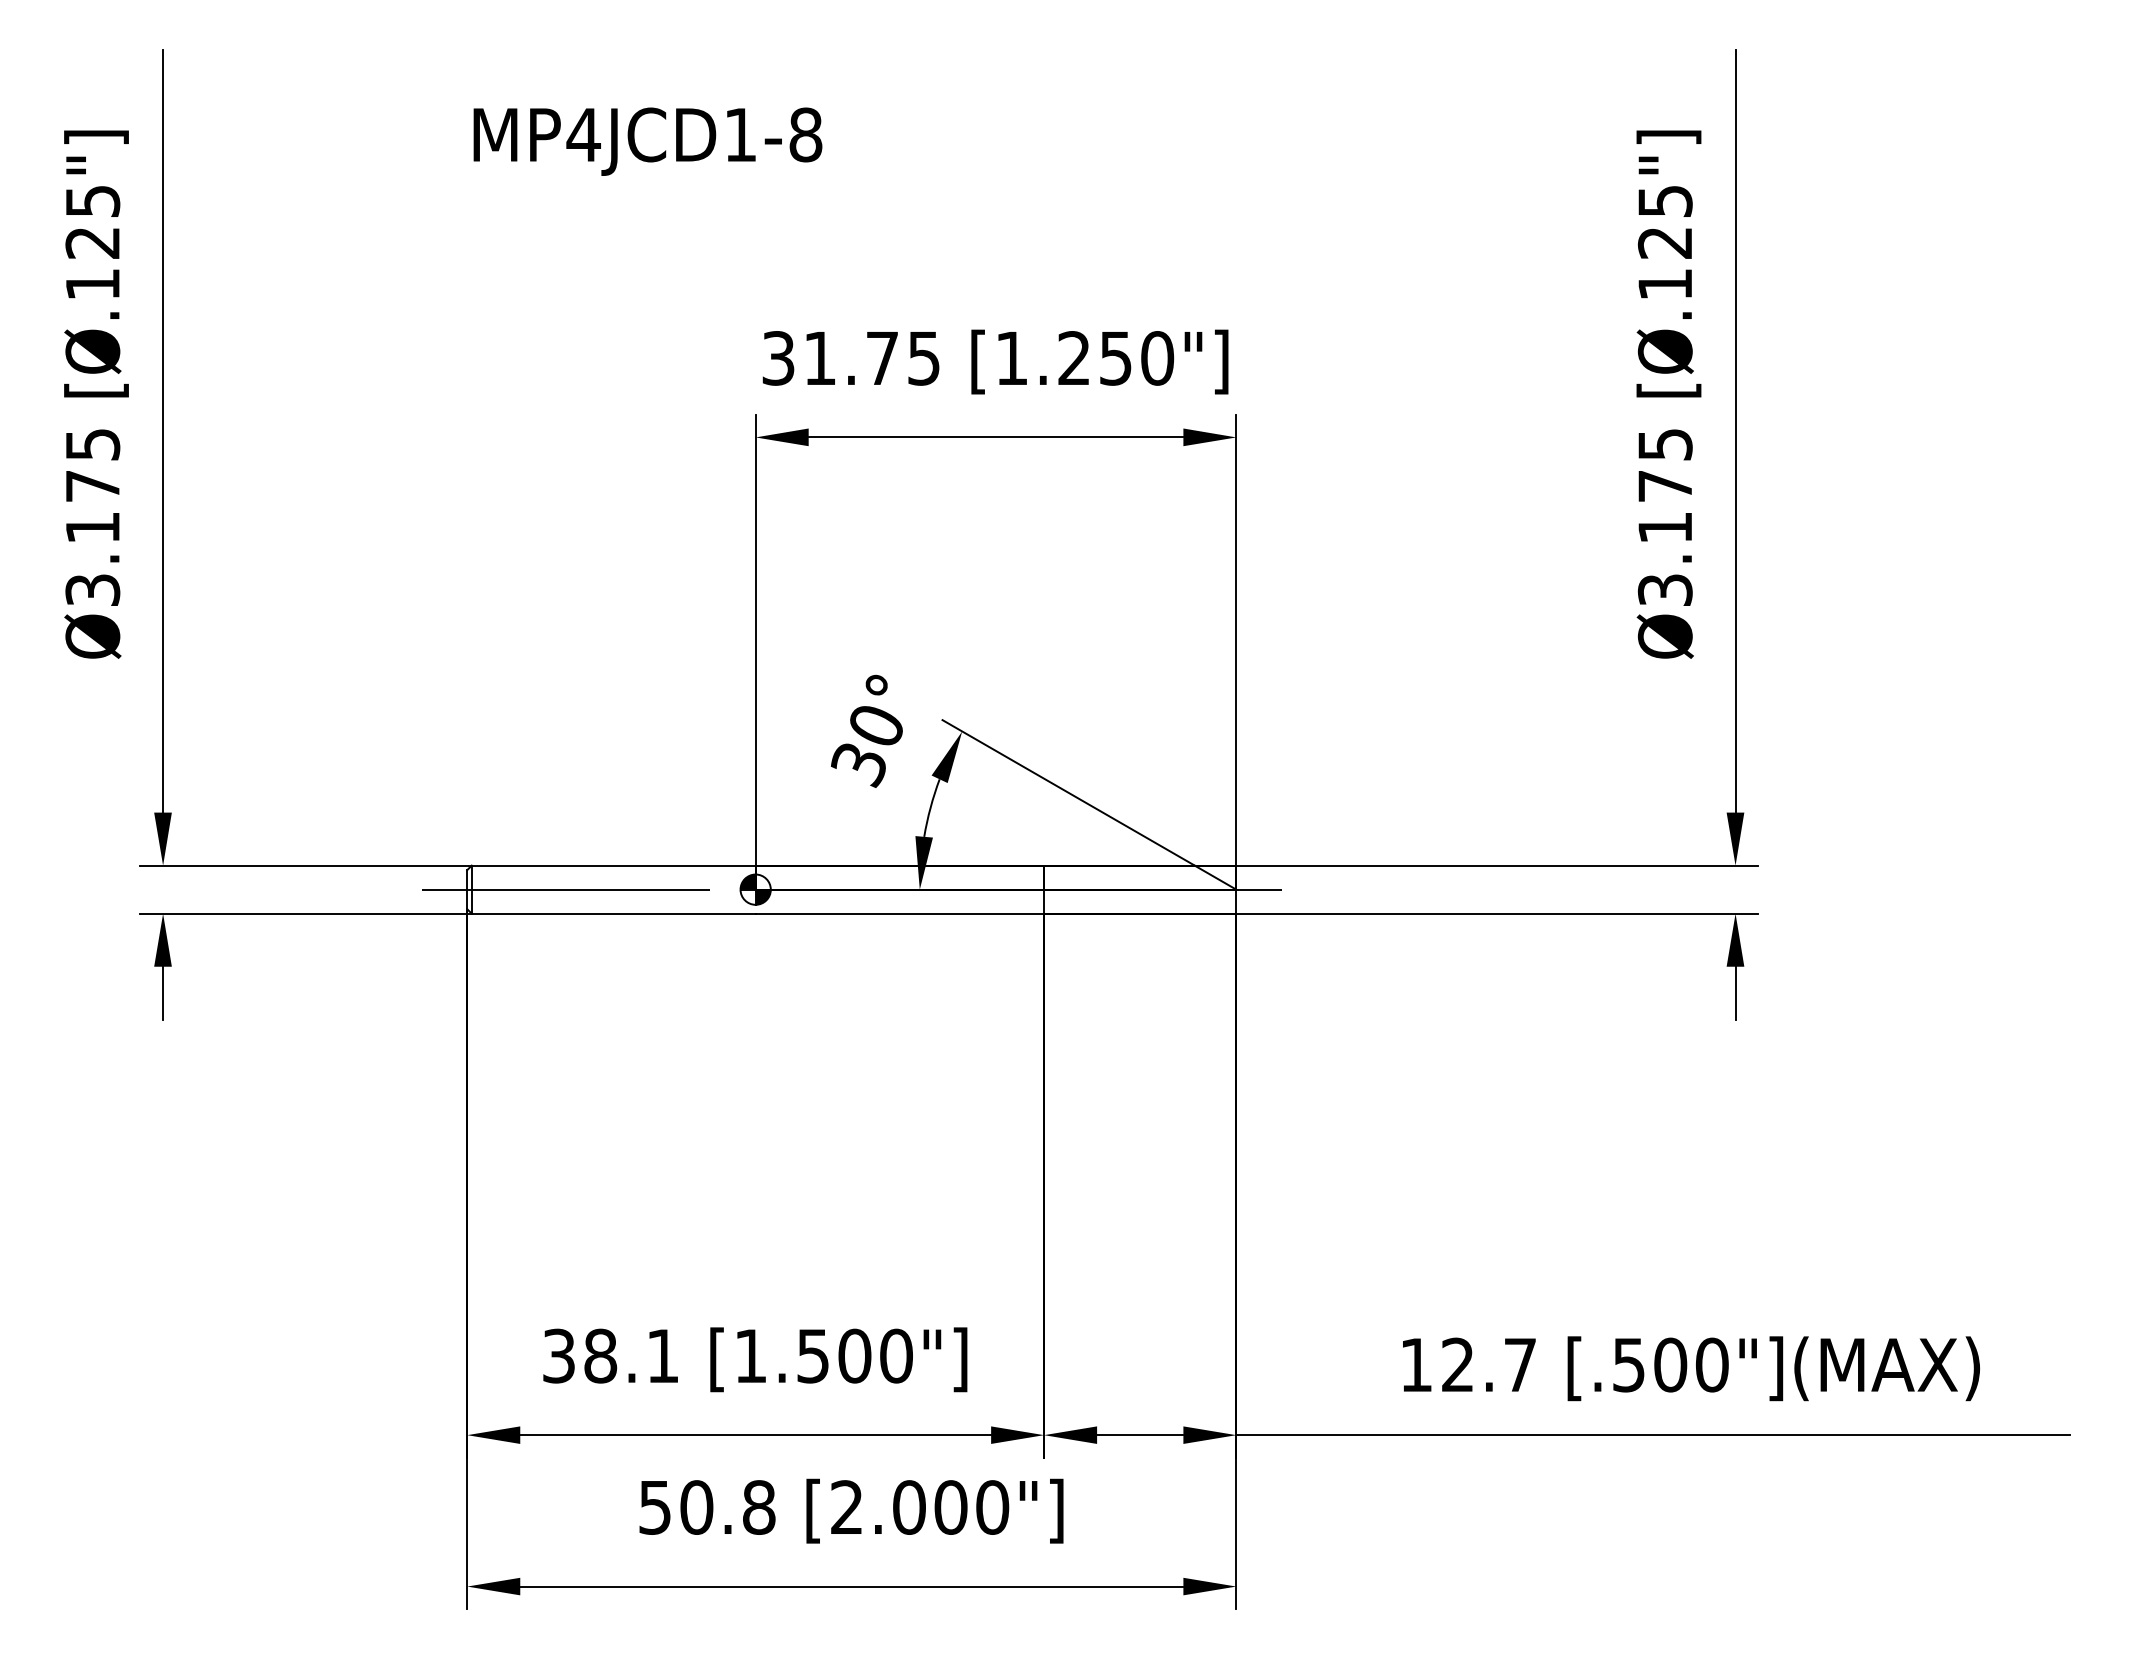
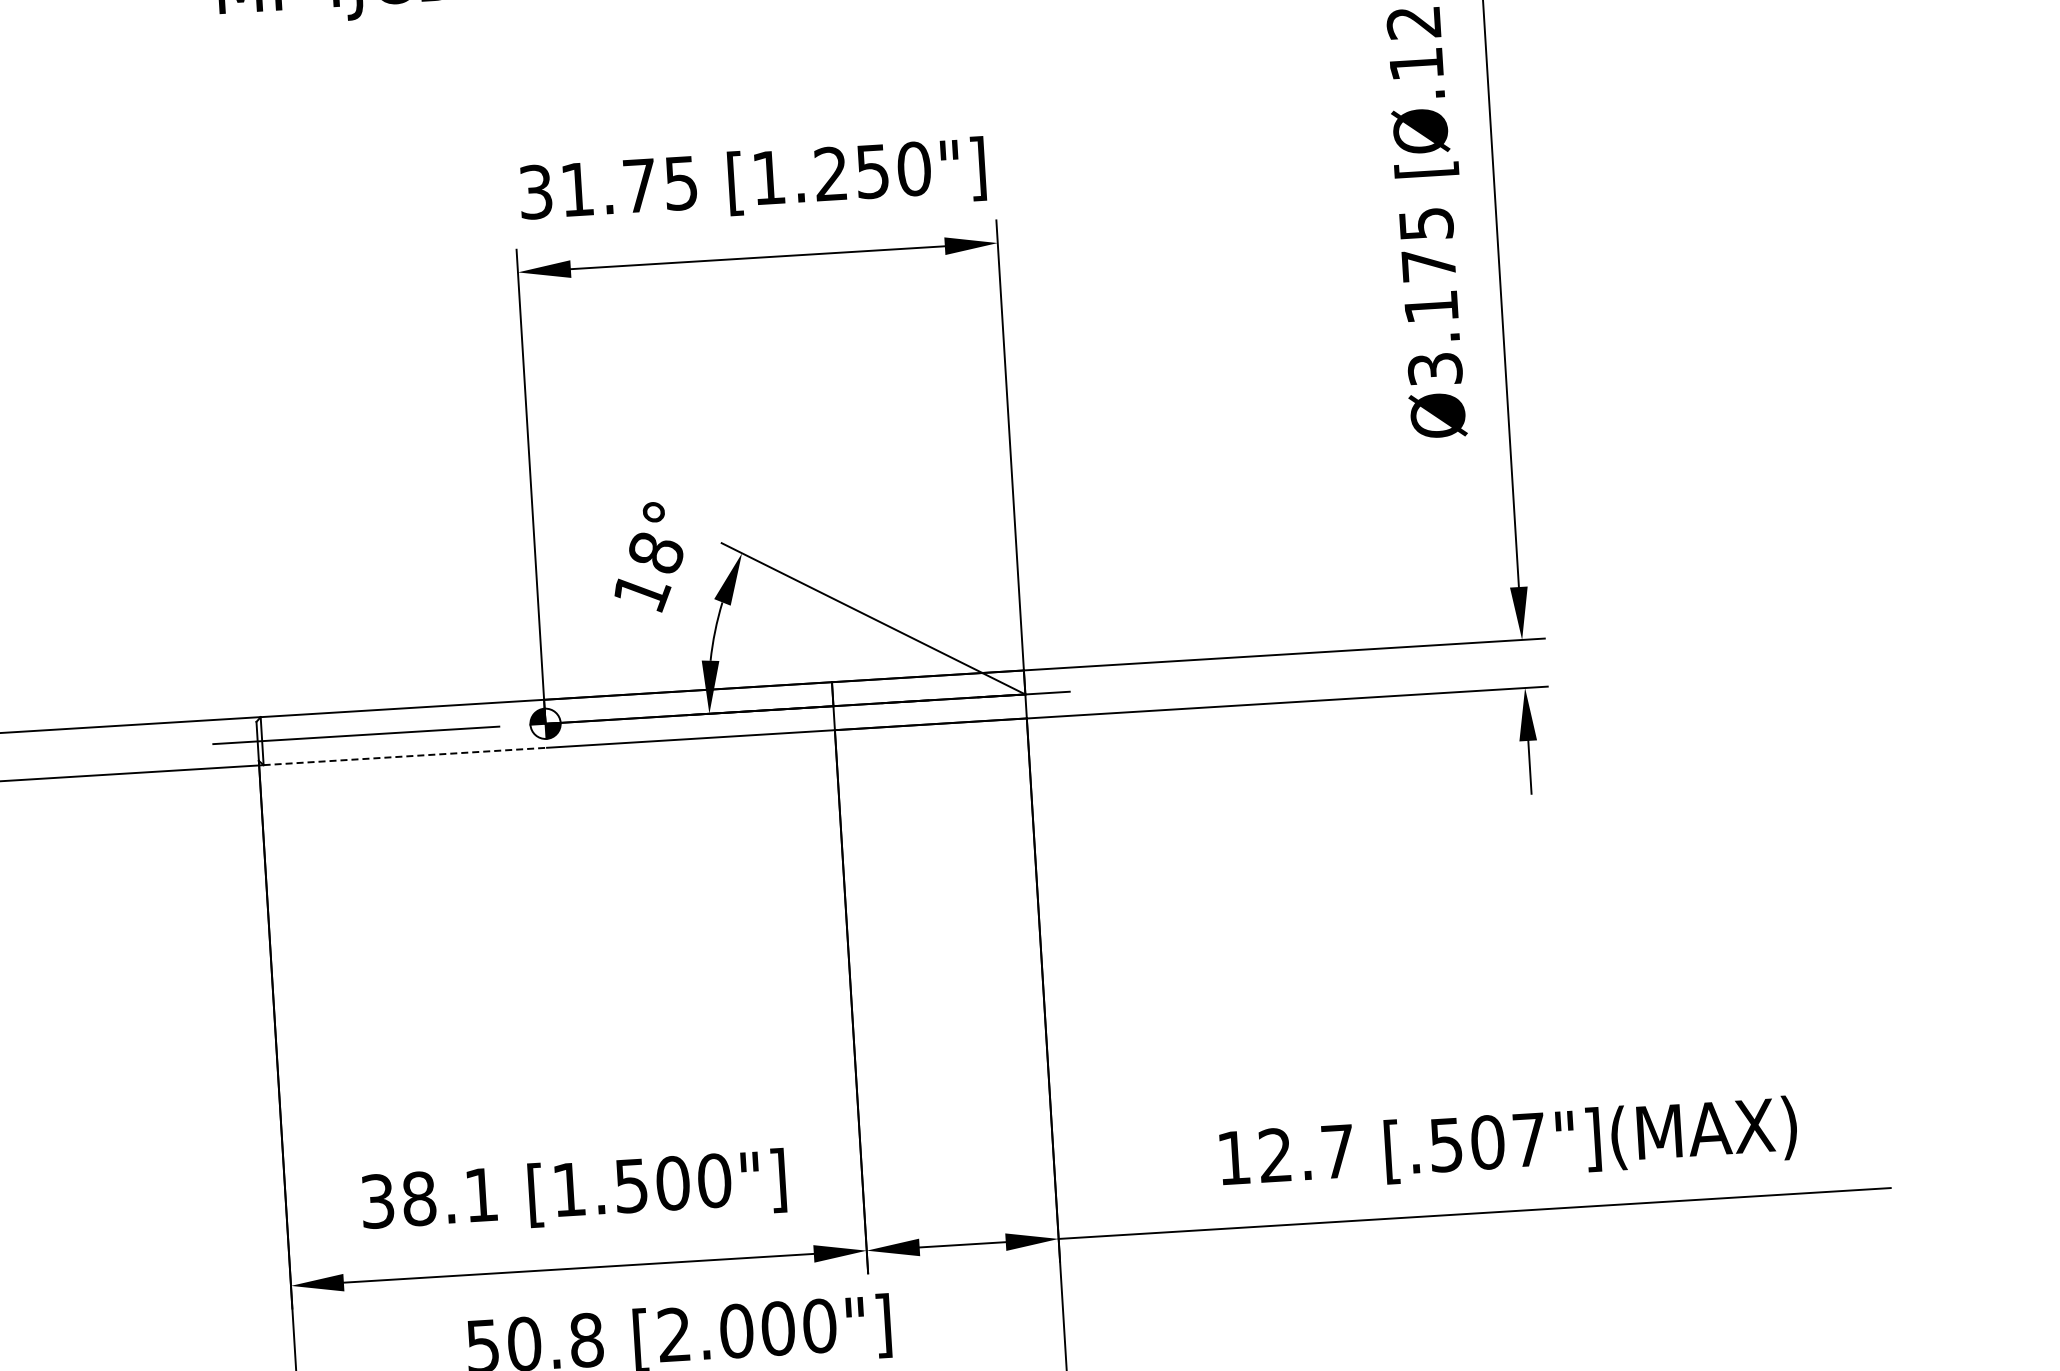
text: (867, 745) -> (648, 573), 30° -> 18°
line: (613, 913) -> (405, 756), solid -> dashed
text: (1712, 1364) -> (1529, 1139), [.500"](MAX) -> [.507"](MAX)

